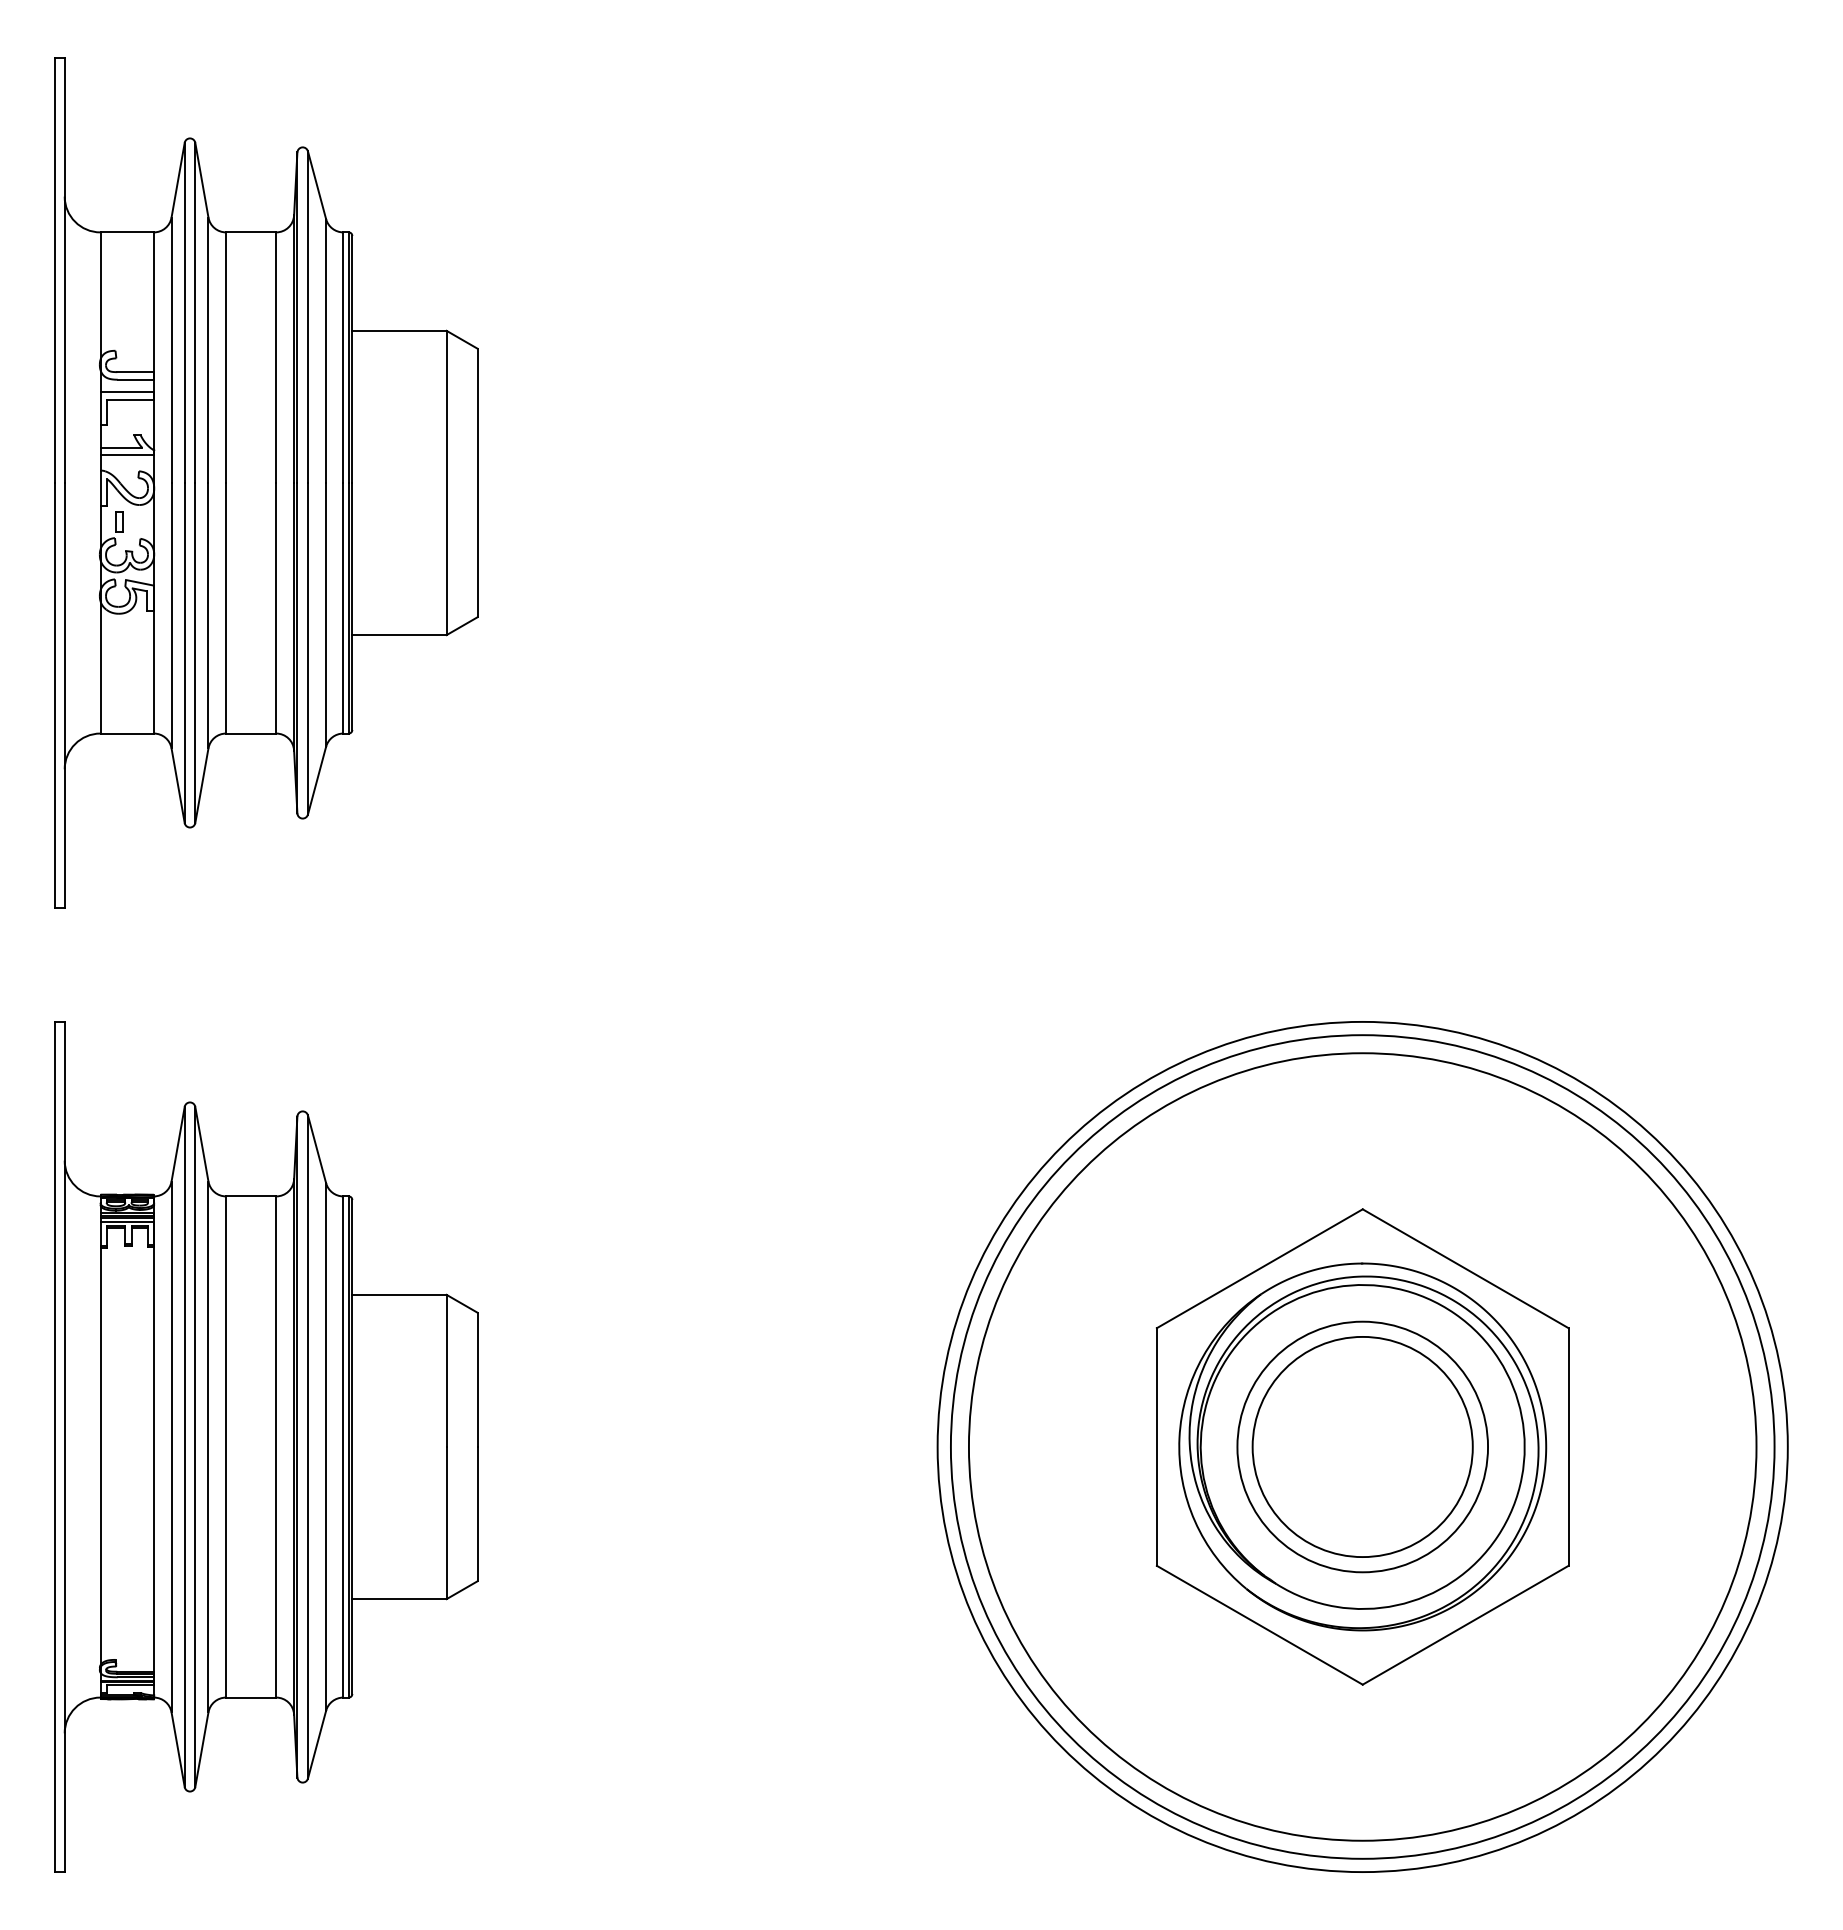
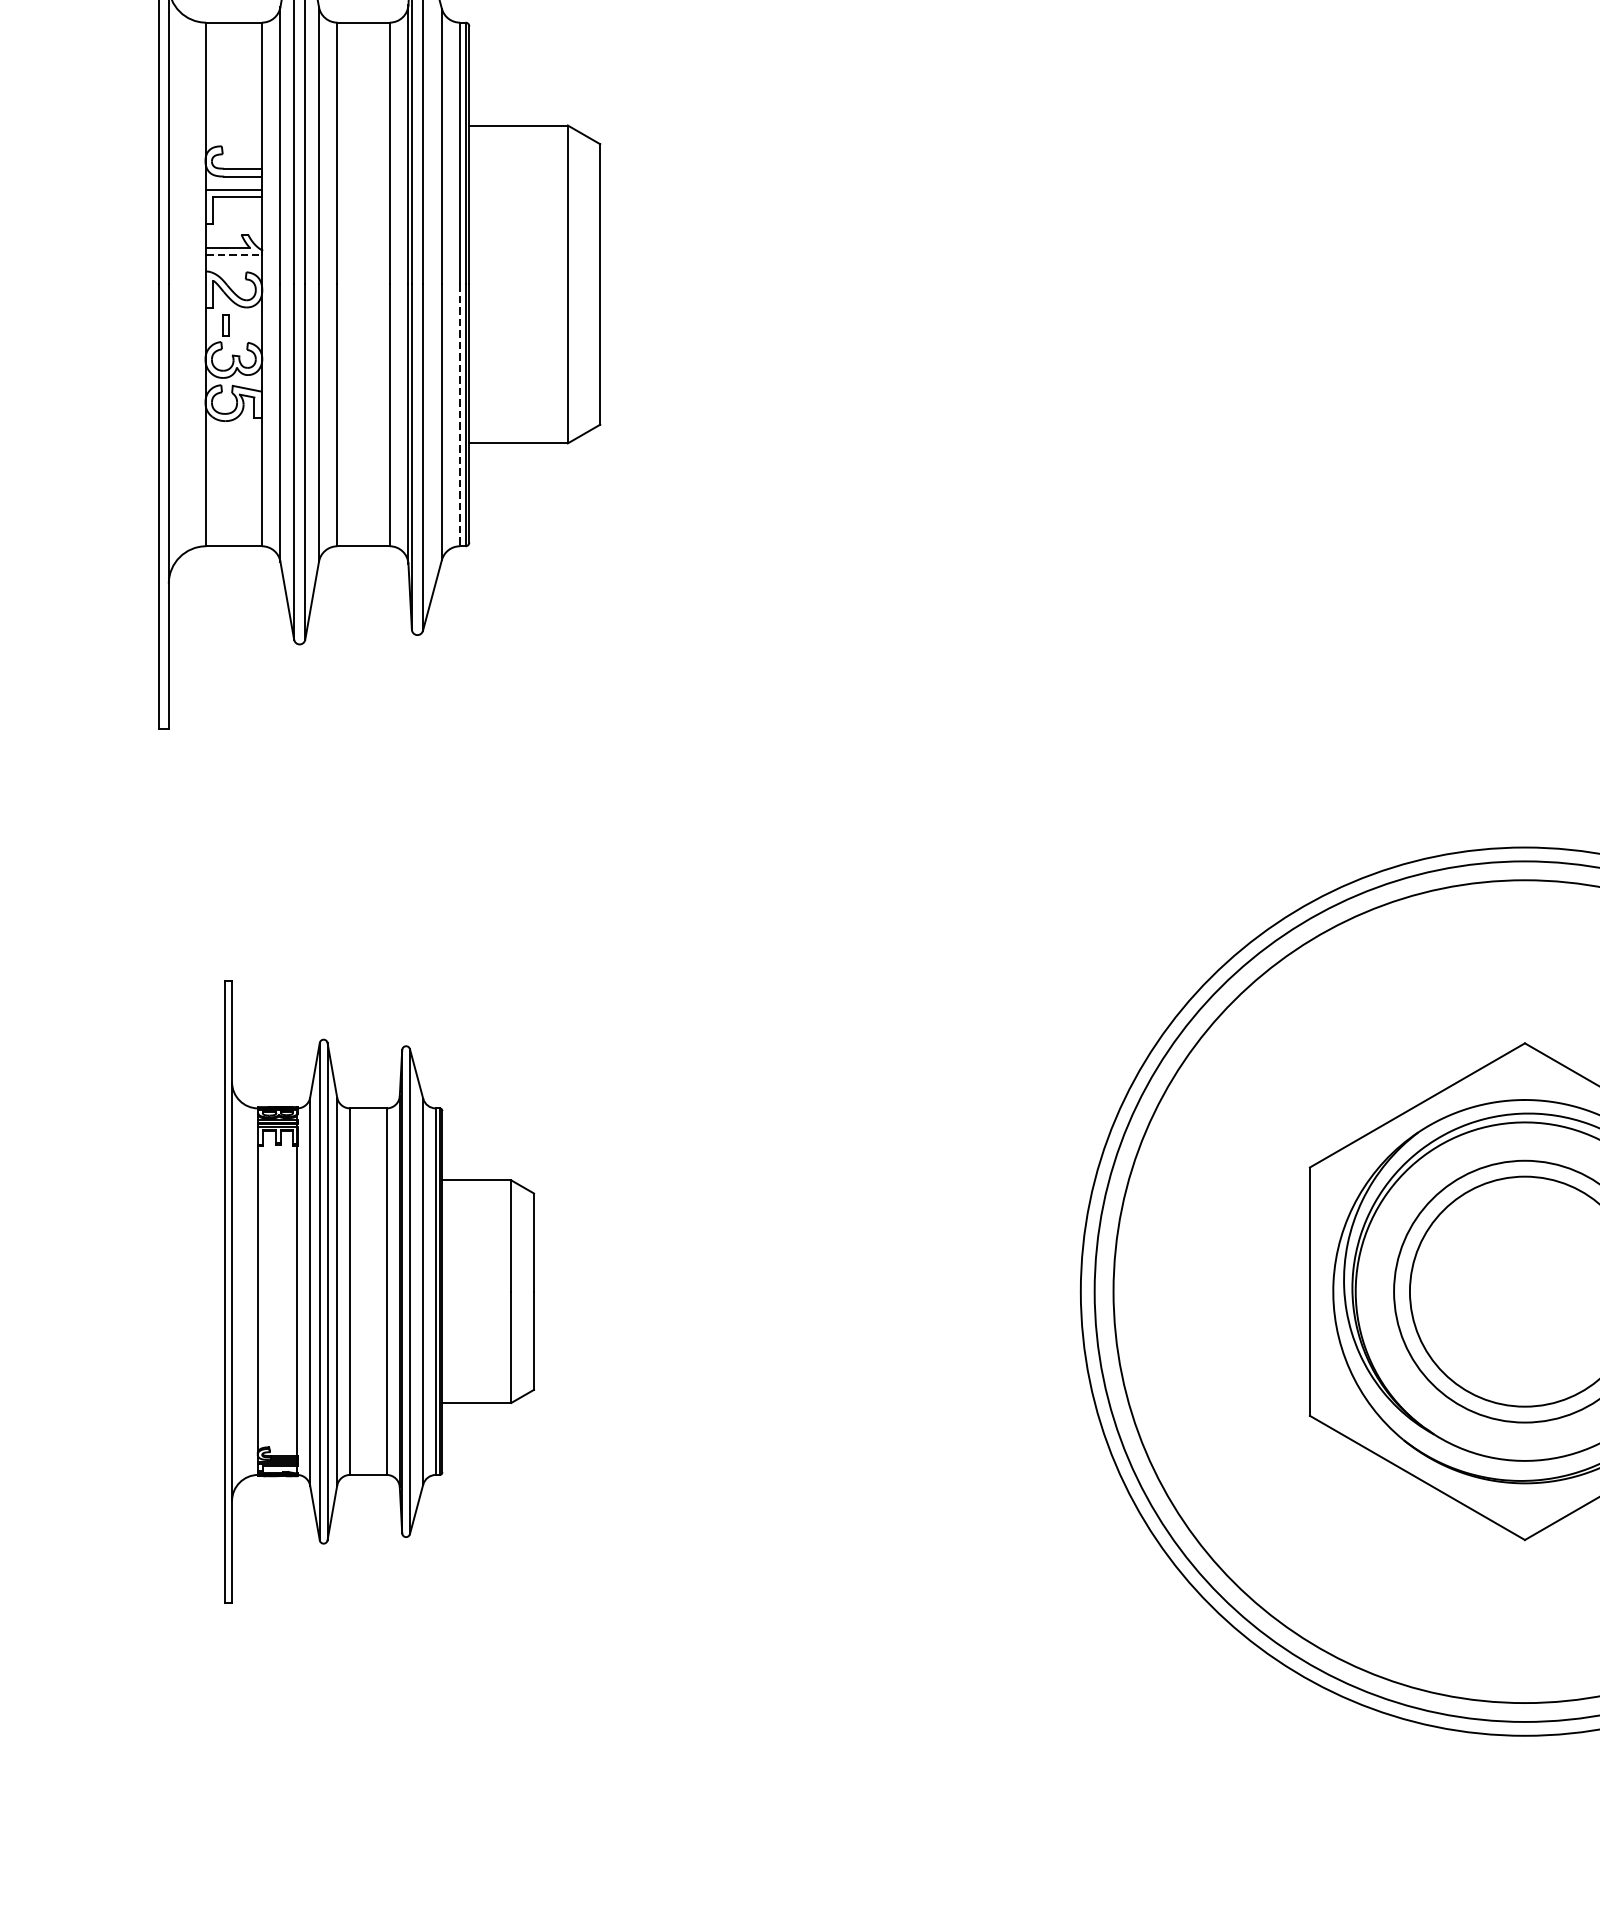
line: (127, 454) -> (234, 254), solid -> dashed
line: (343, 608) -> (460, 415), solid -> dashed
part: (266, 1446) -> (379, 1291), size x0.7

